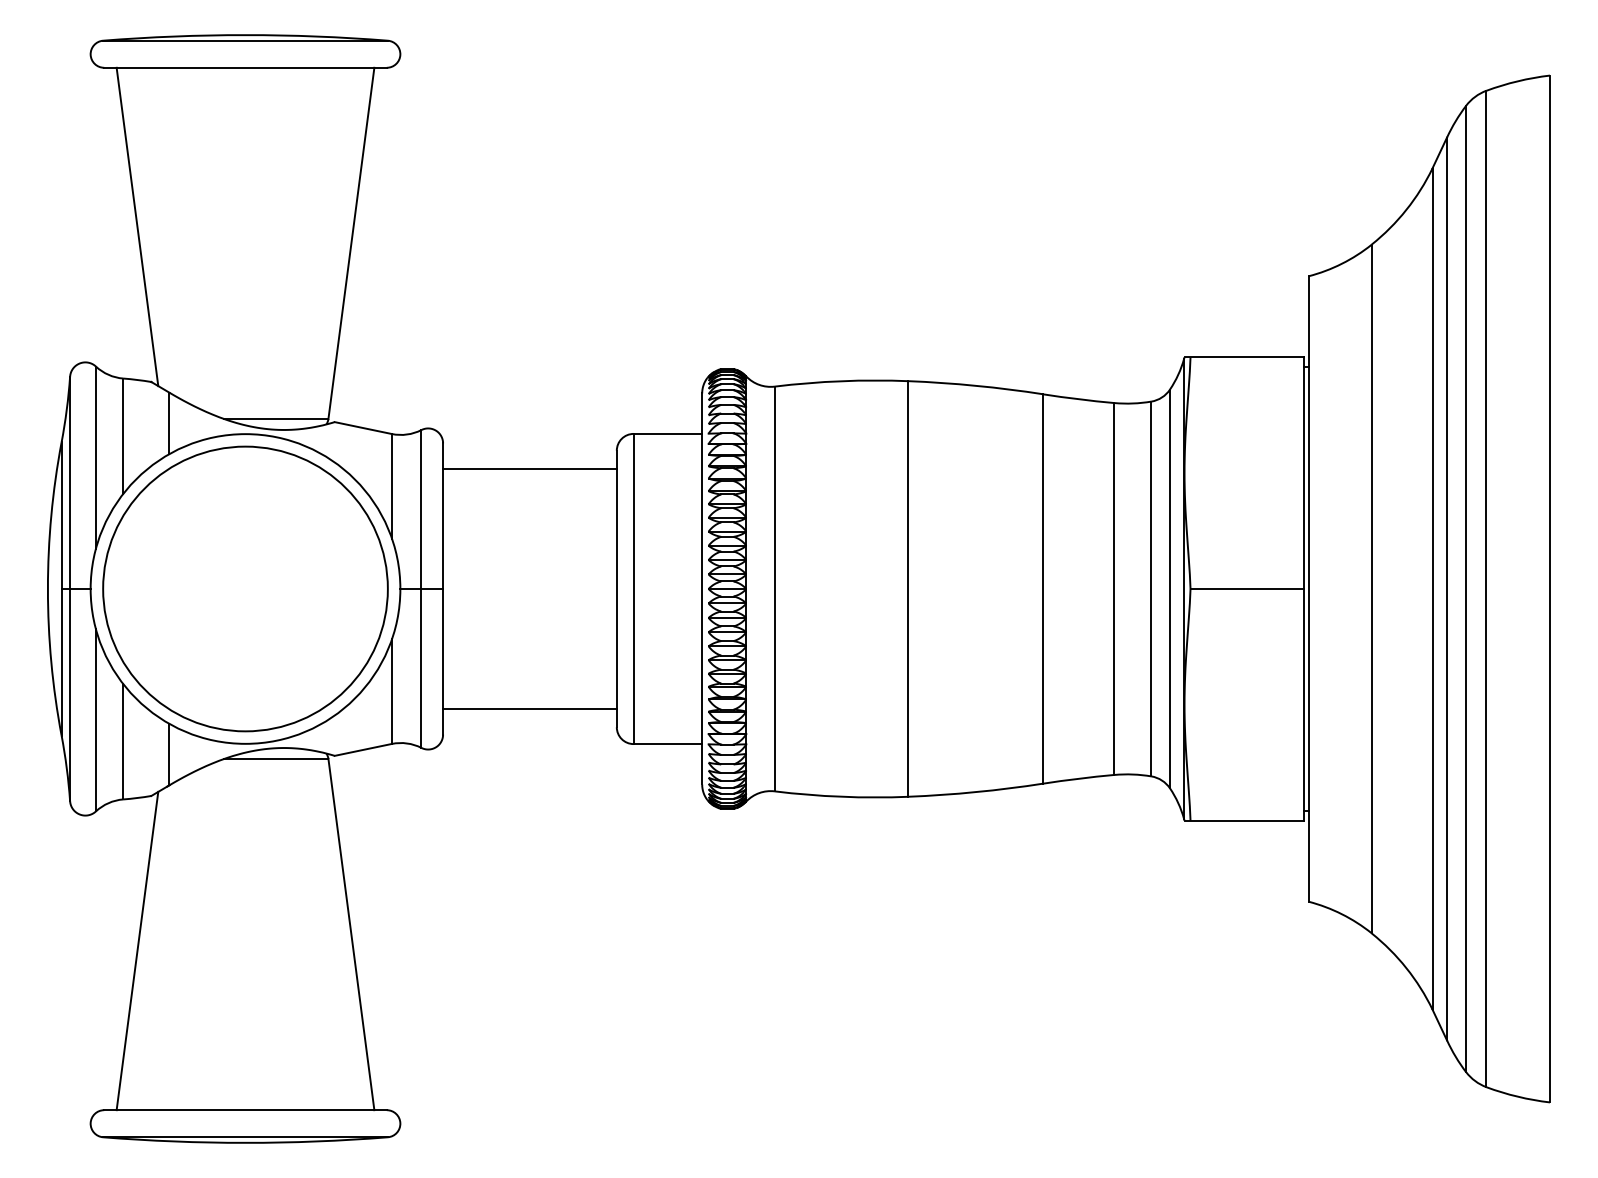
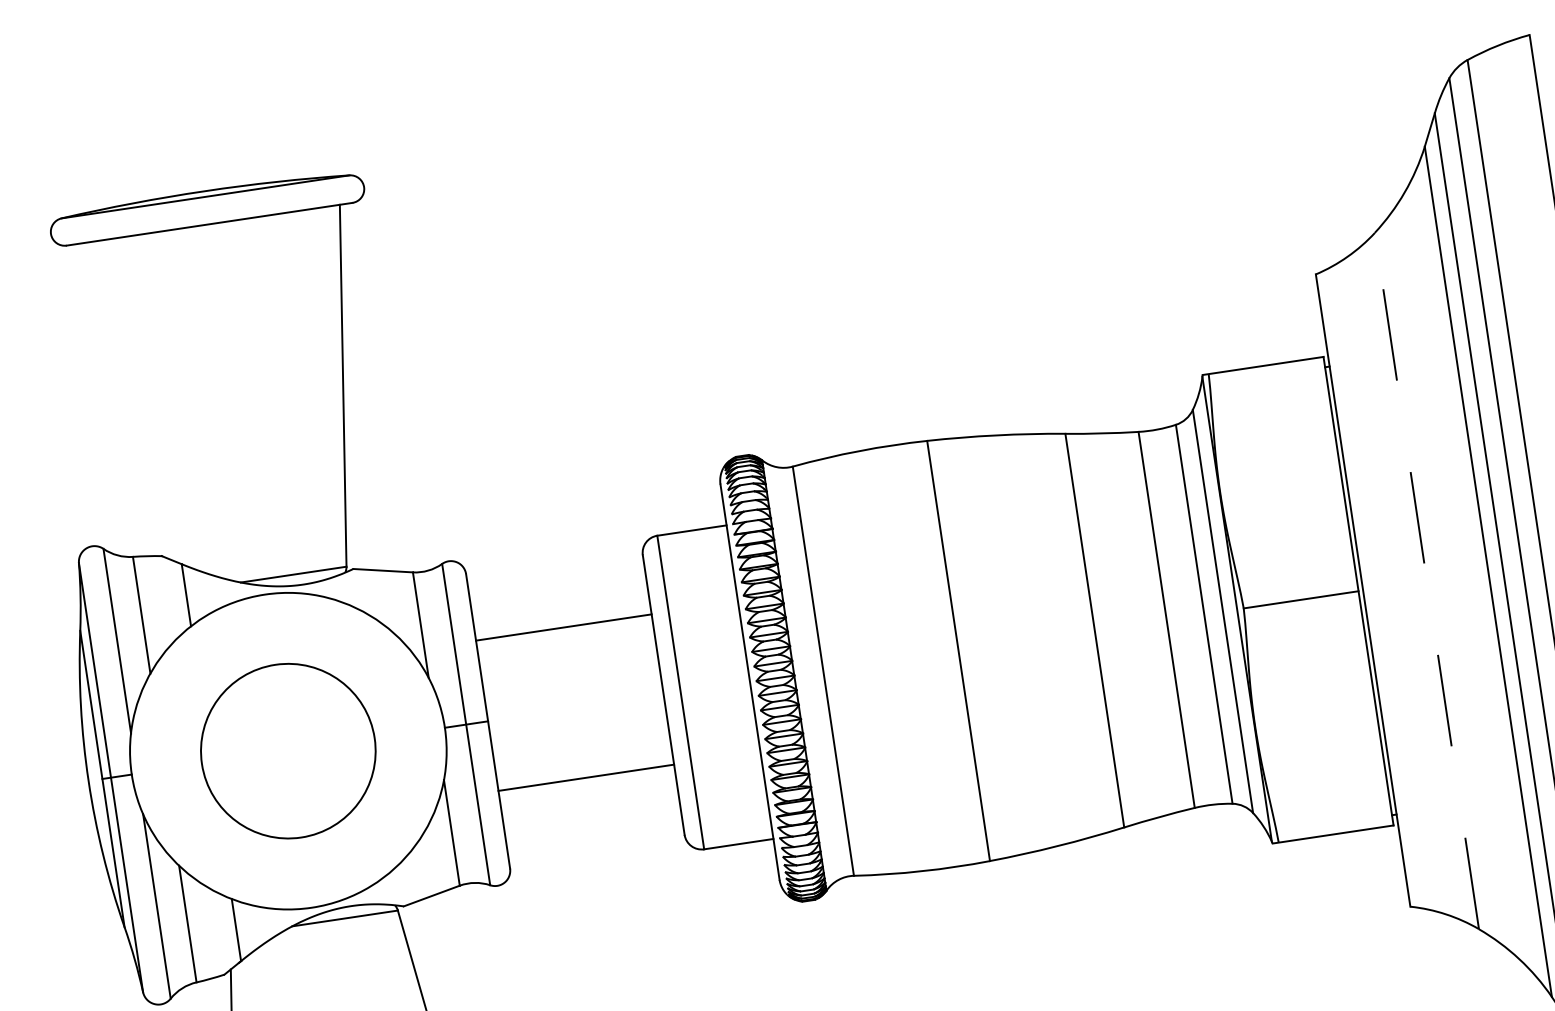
line: (137, 226) -> (124, 401), removed
line: (529, 469) -> (563, 627), moved
circle: (245, 588) -> (288, 750), size x0.6
line: (1371, 588) -> (1426, 580), solid -> dashed
line: (529, 708) -> (585, 777), moved

